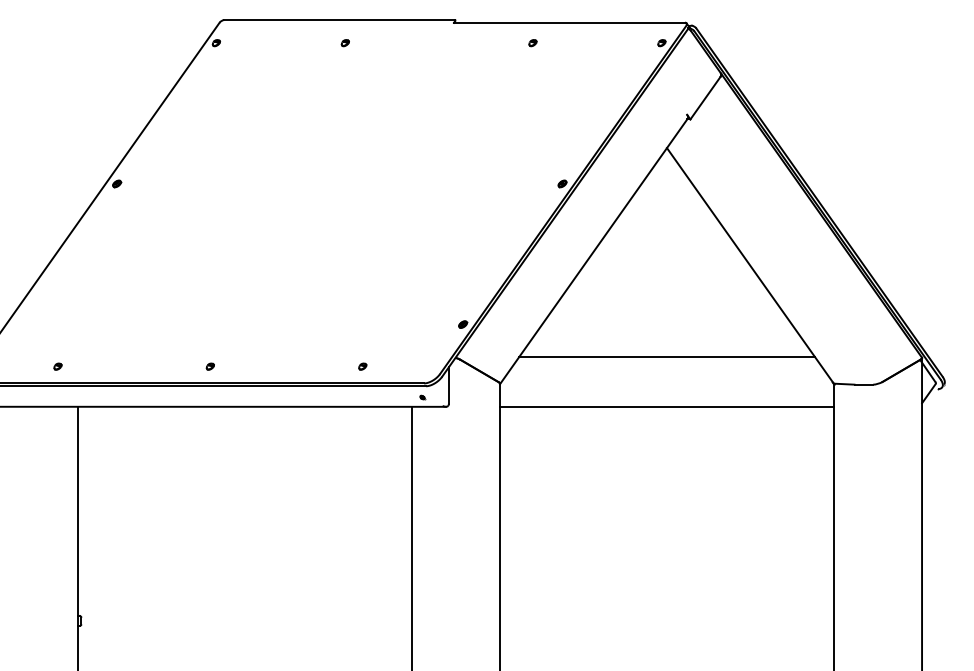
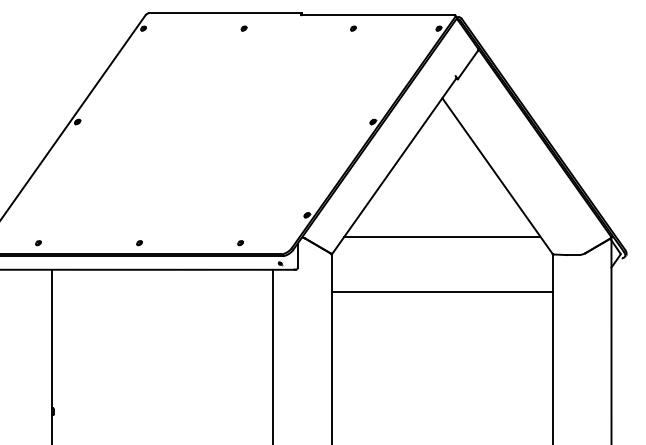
part: (344, 42) -> (243, 28), moved
line: (667, 406) -> (442, 291), moved

